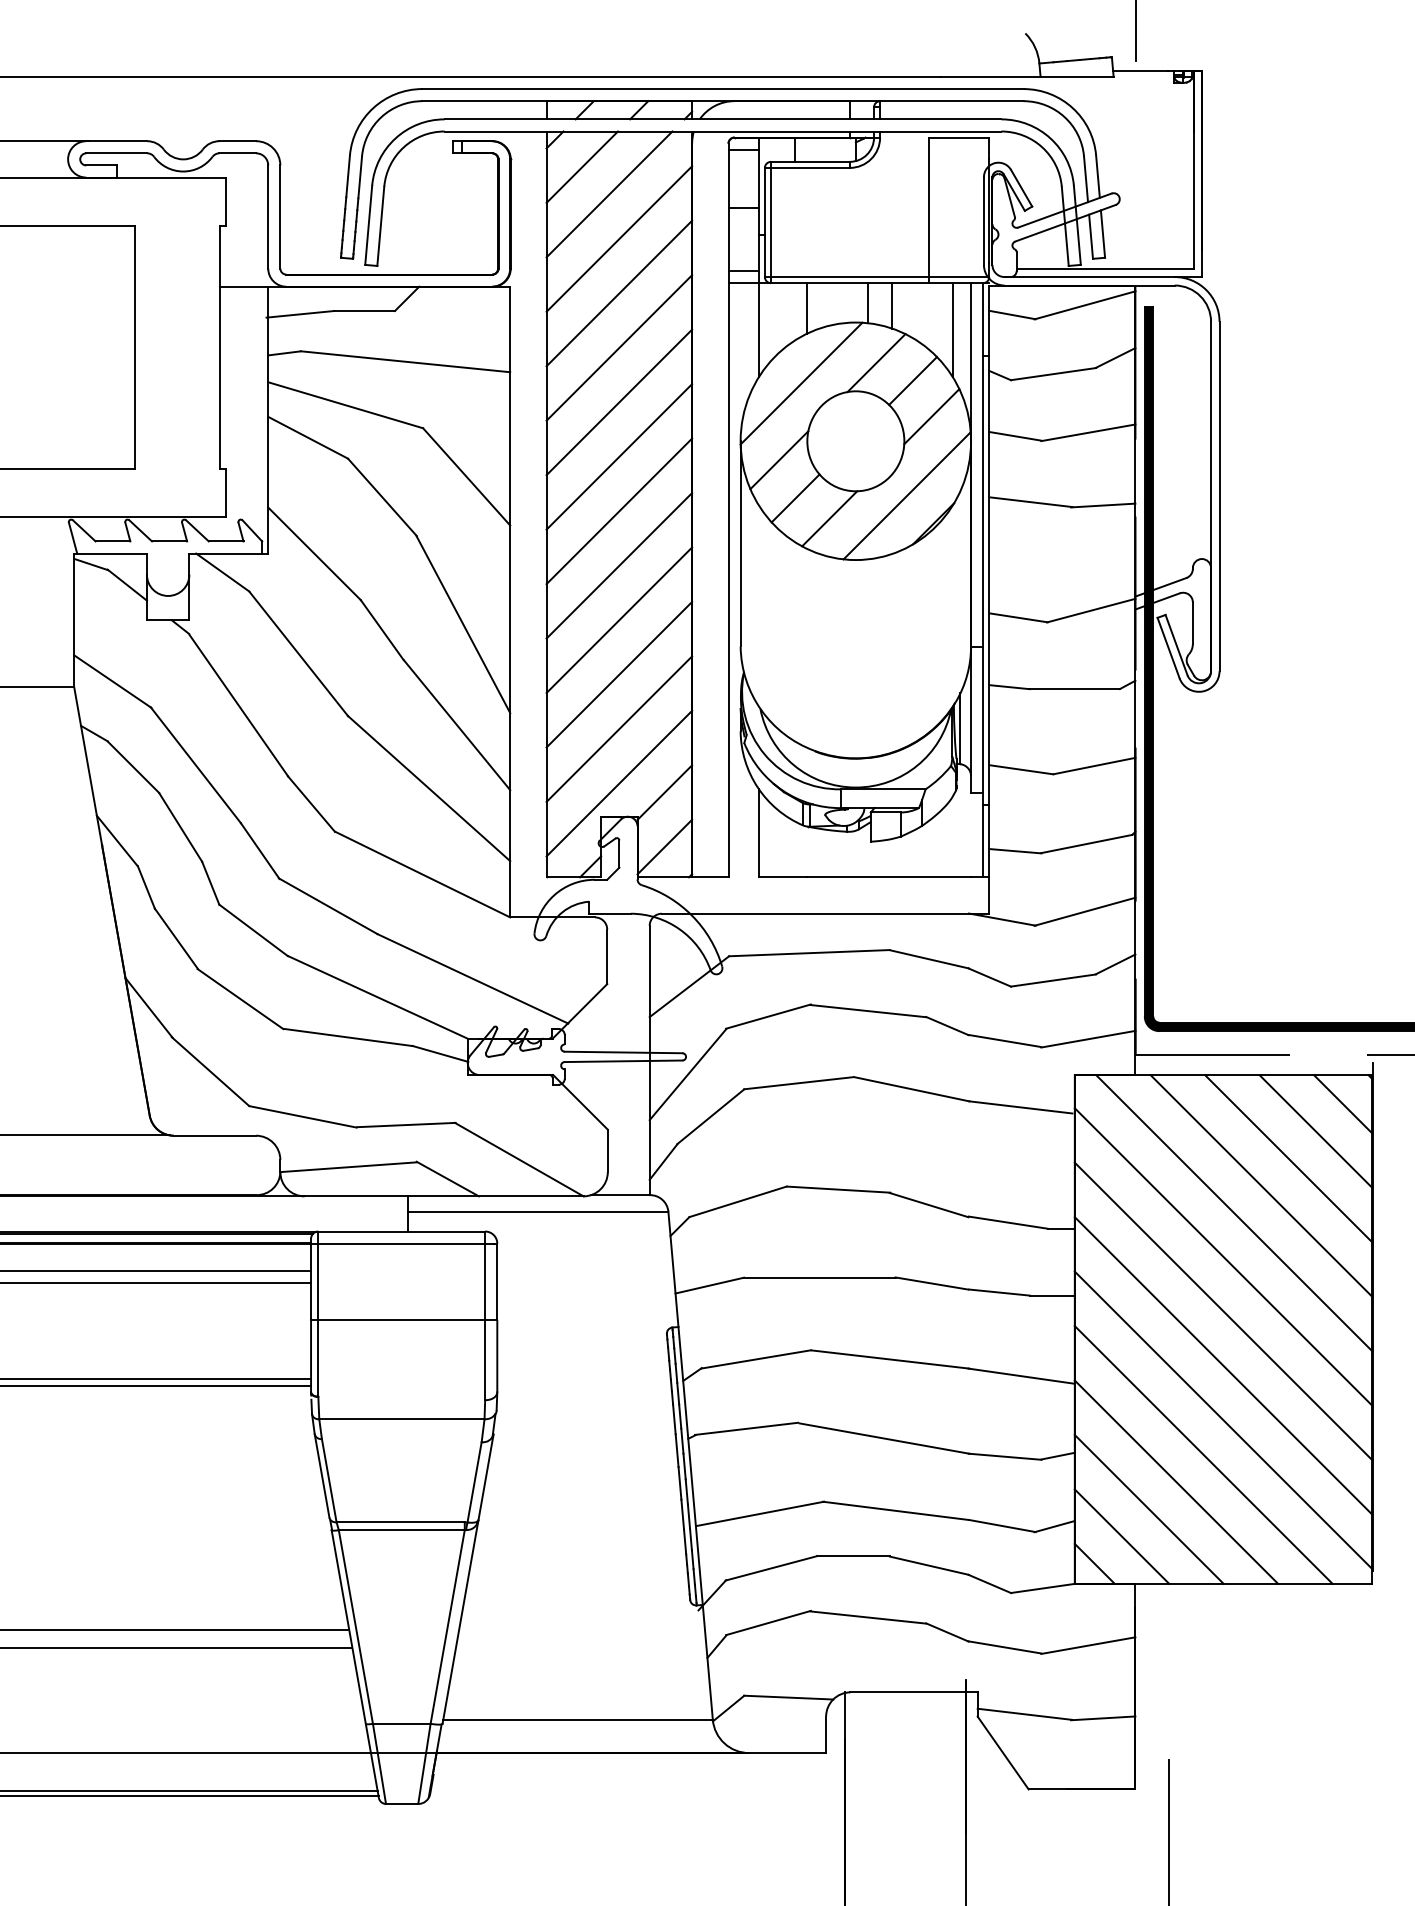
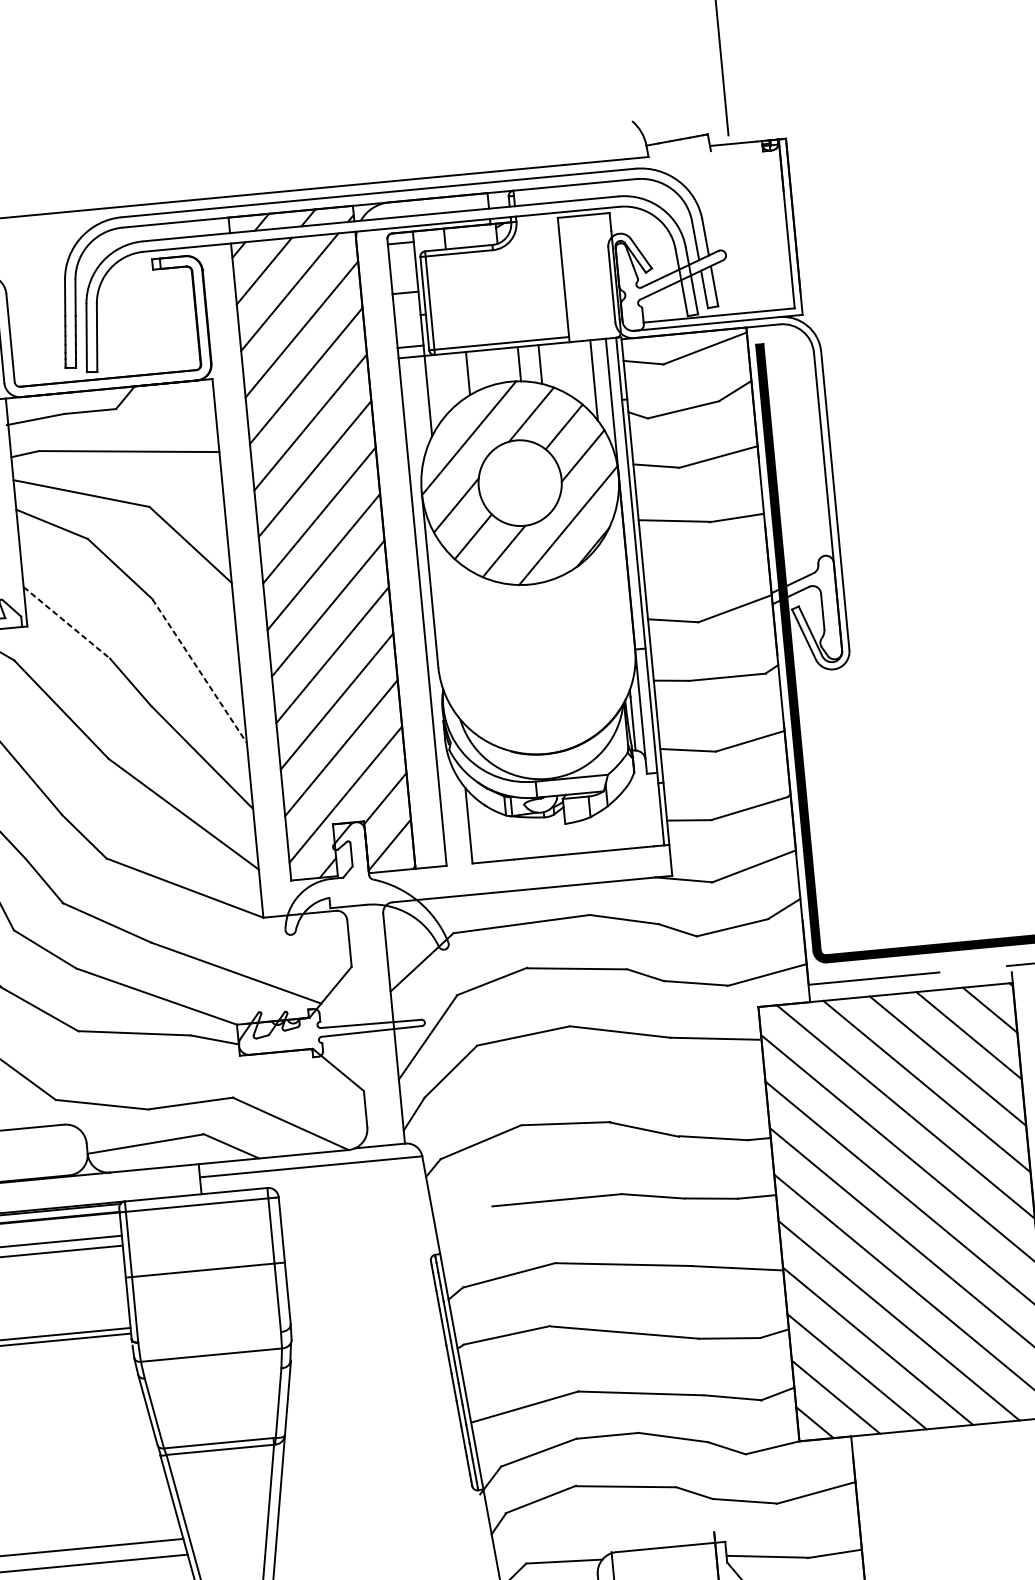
line: (1076, 76) -> (679, 153), removed
line: (958, 277) -> (594, 334), removed
line: (314, 554) -> (66, 623), solid -> dashed
line: (463, 624) -> (199, 671), solid -> dashed
line: (709, 1285) -> (463, 1215), removed

